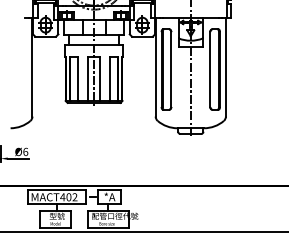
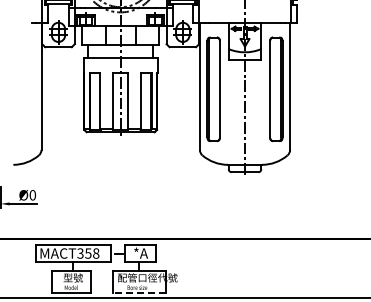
text: (25, 152) -> (32, 195), Ø6 -> Ø0
text: (69, 197) -> (88, 253), MACT402 -> MACT358
line: (108, 228) -> (139, 293), solid -> dashed

